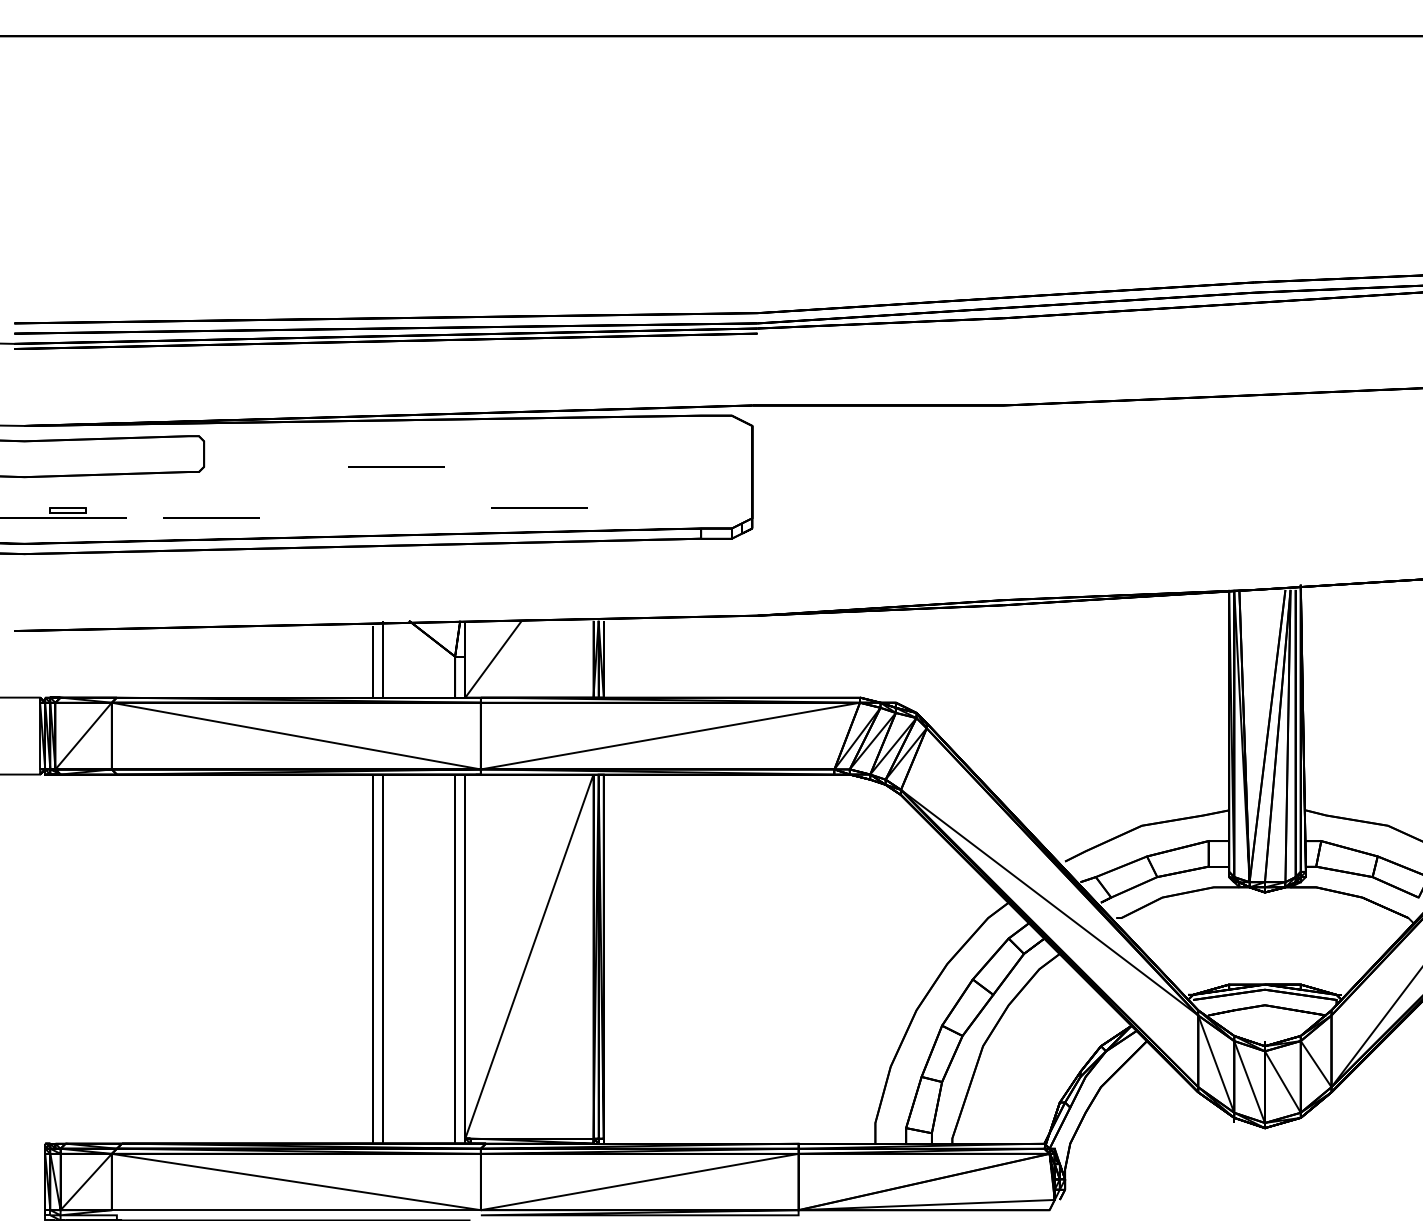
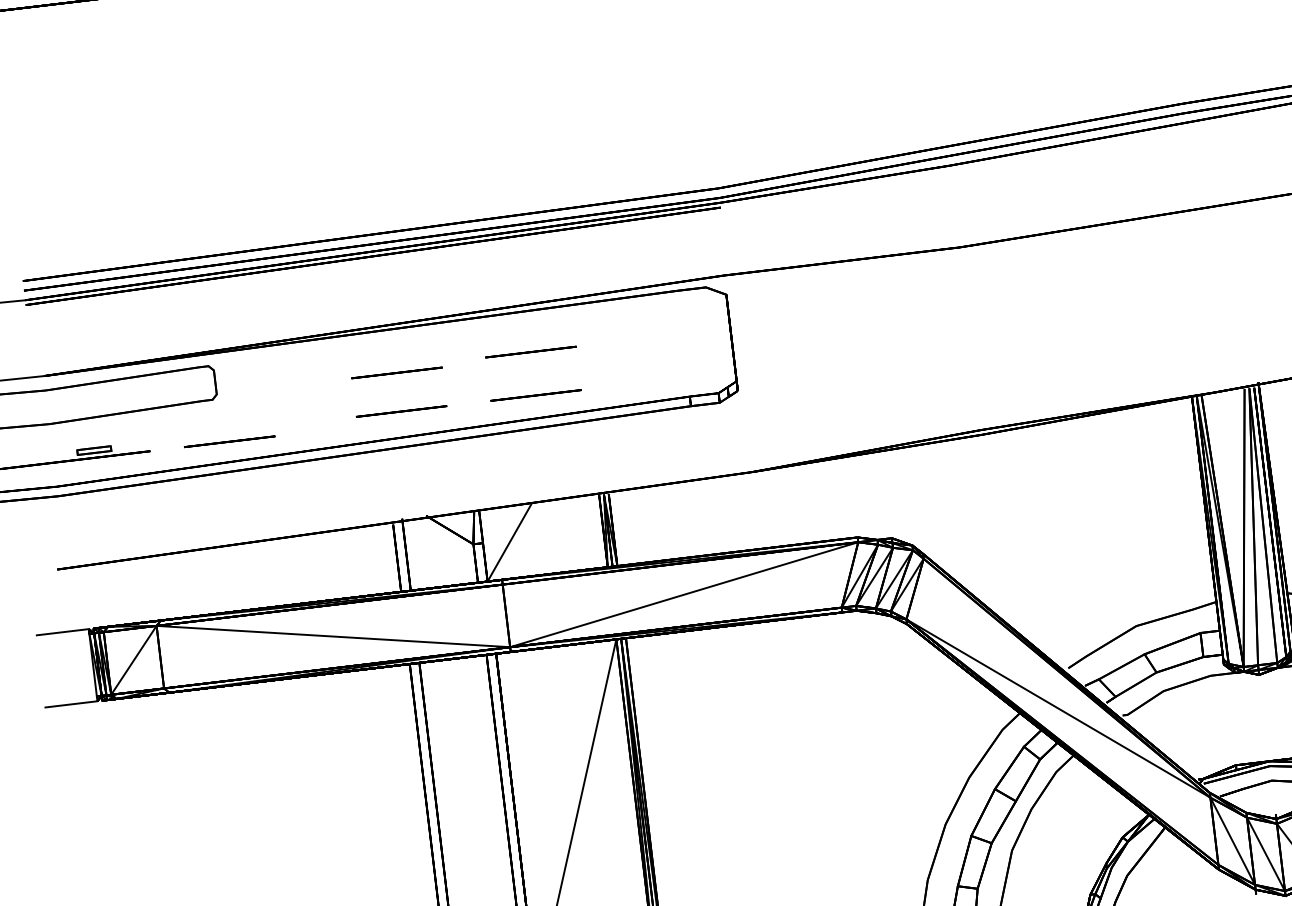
line: (539, 461) -> (530, 351), added
line: (396, 507) -> (401, 410), added

